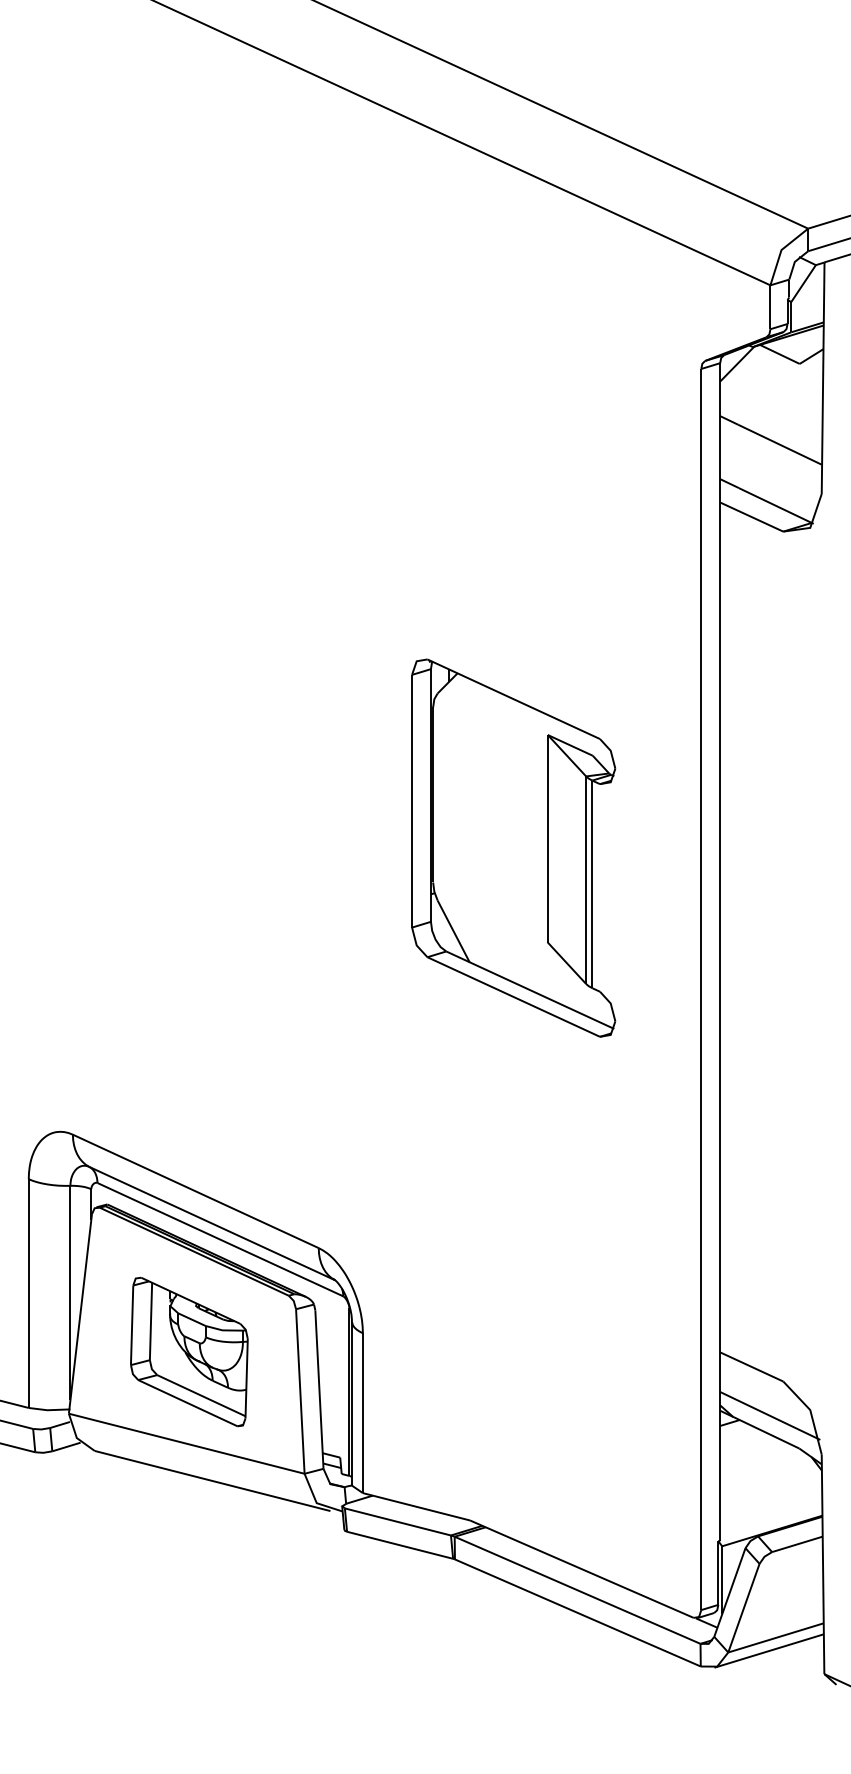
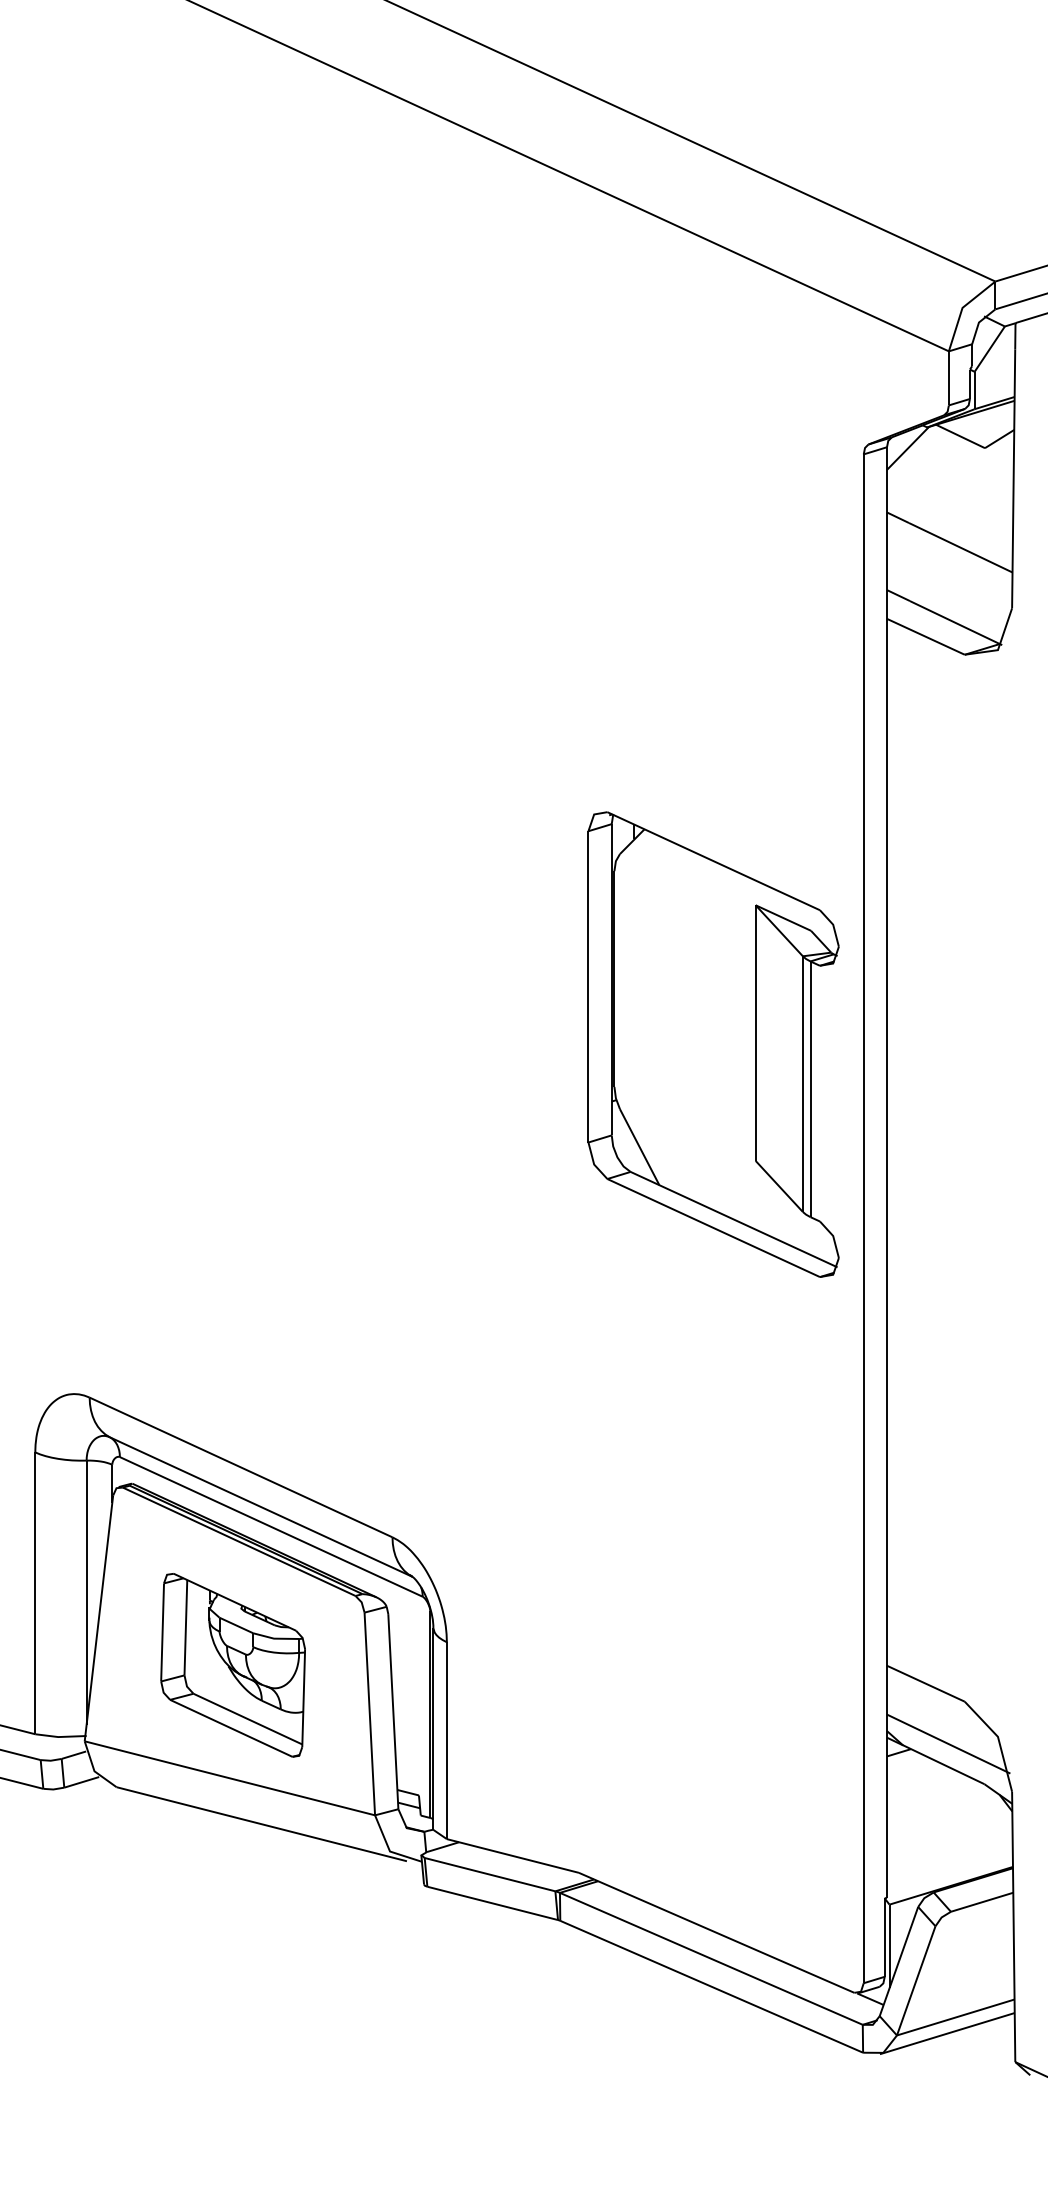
part: (513, 848) -> (713, 1044), moved

